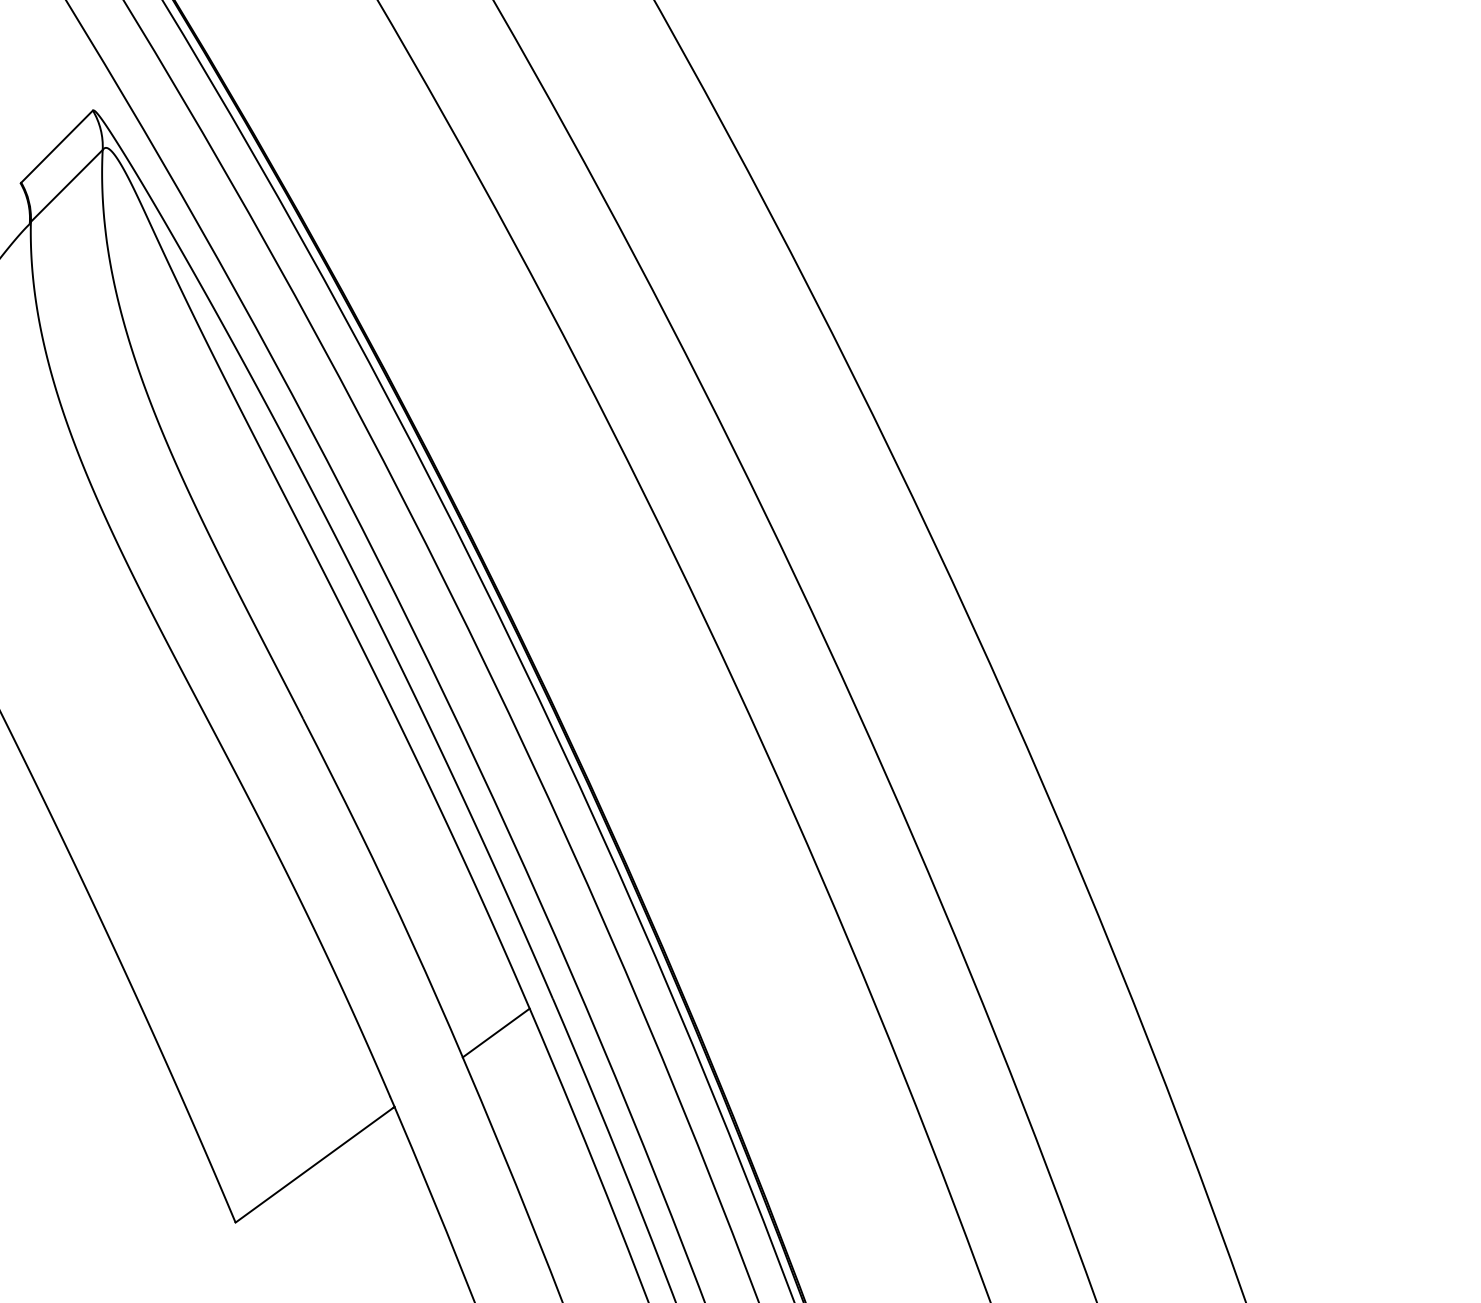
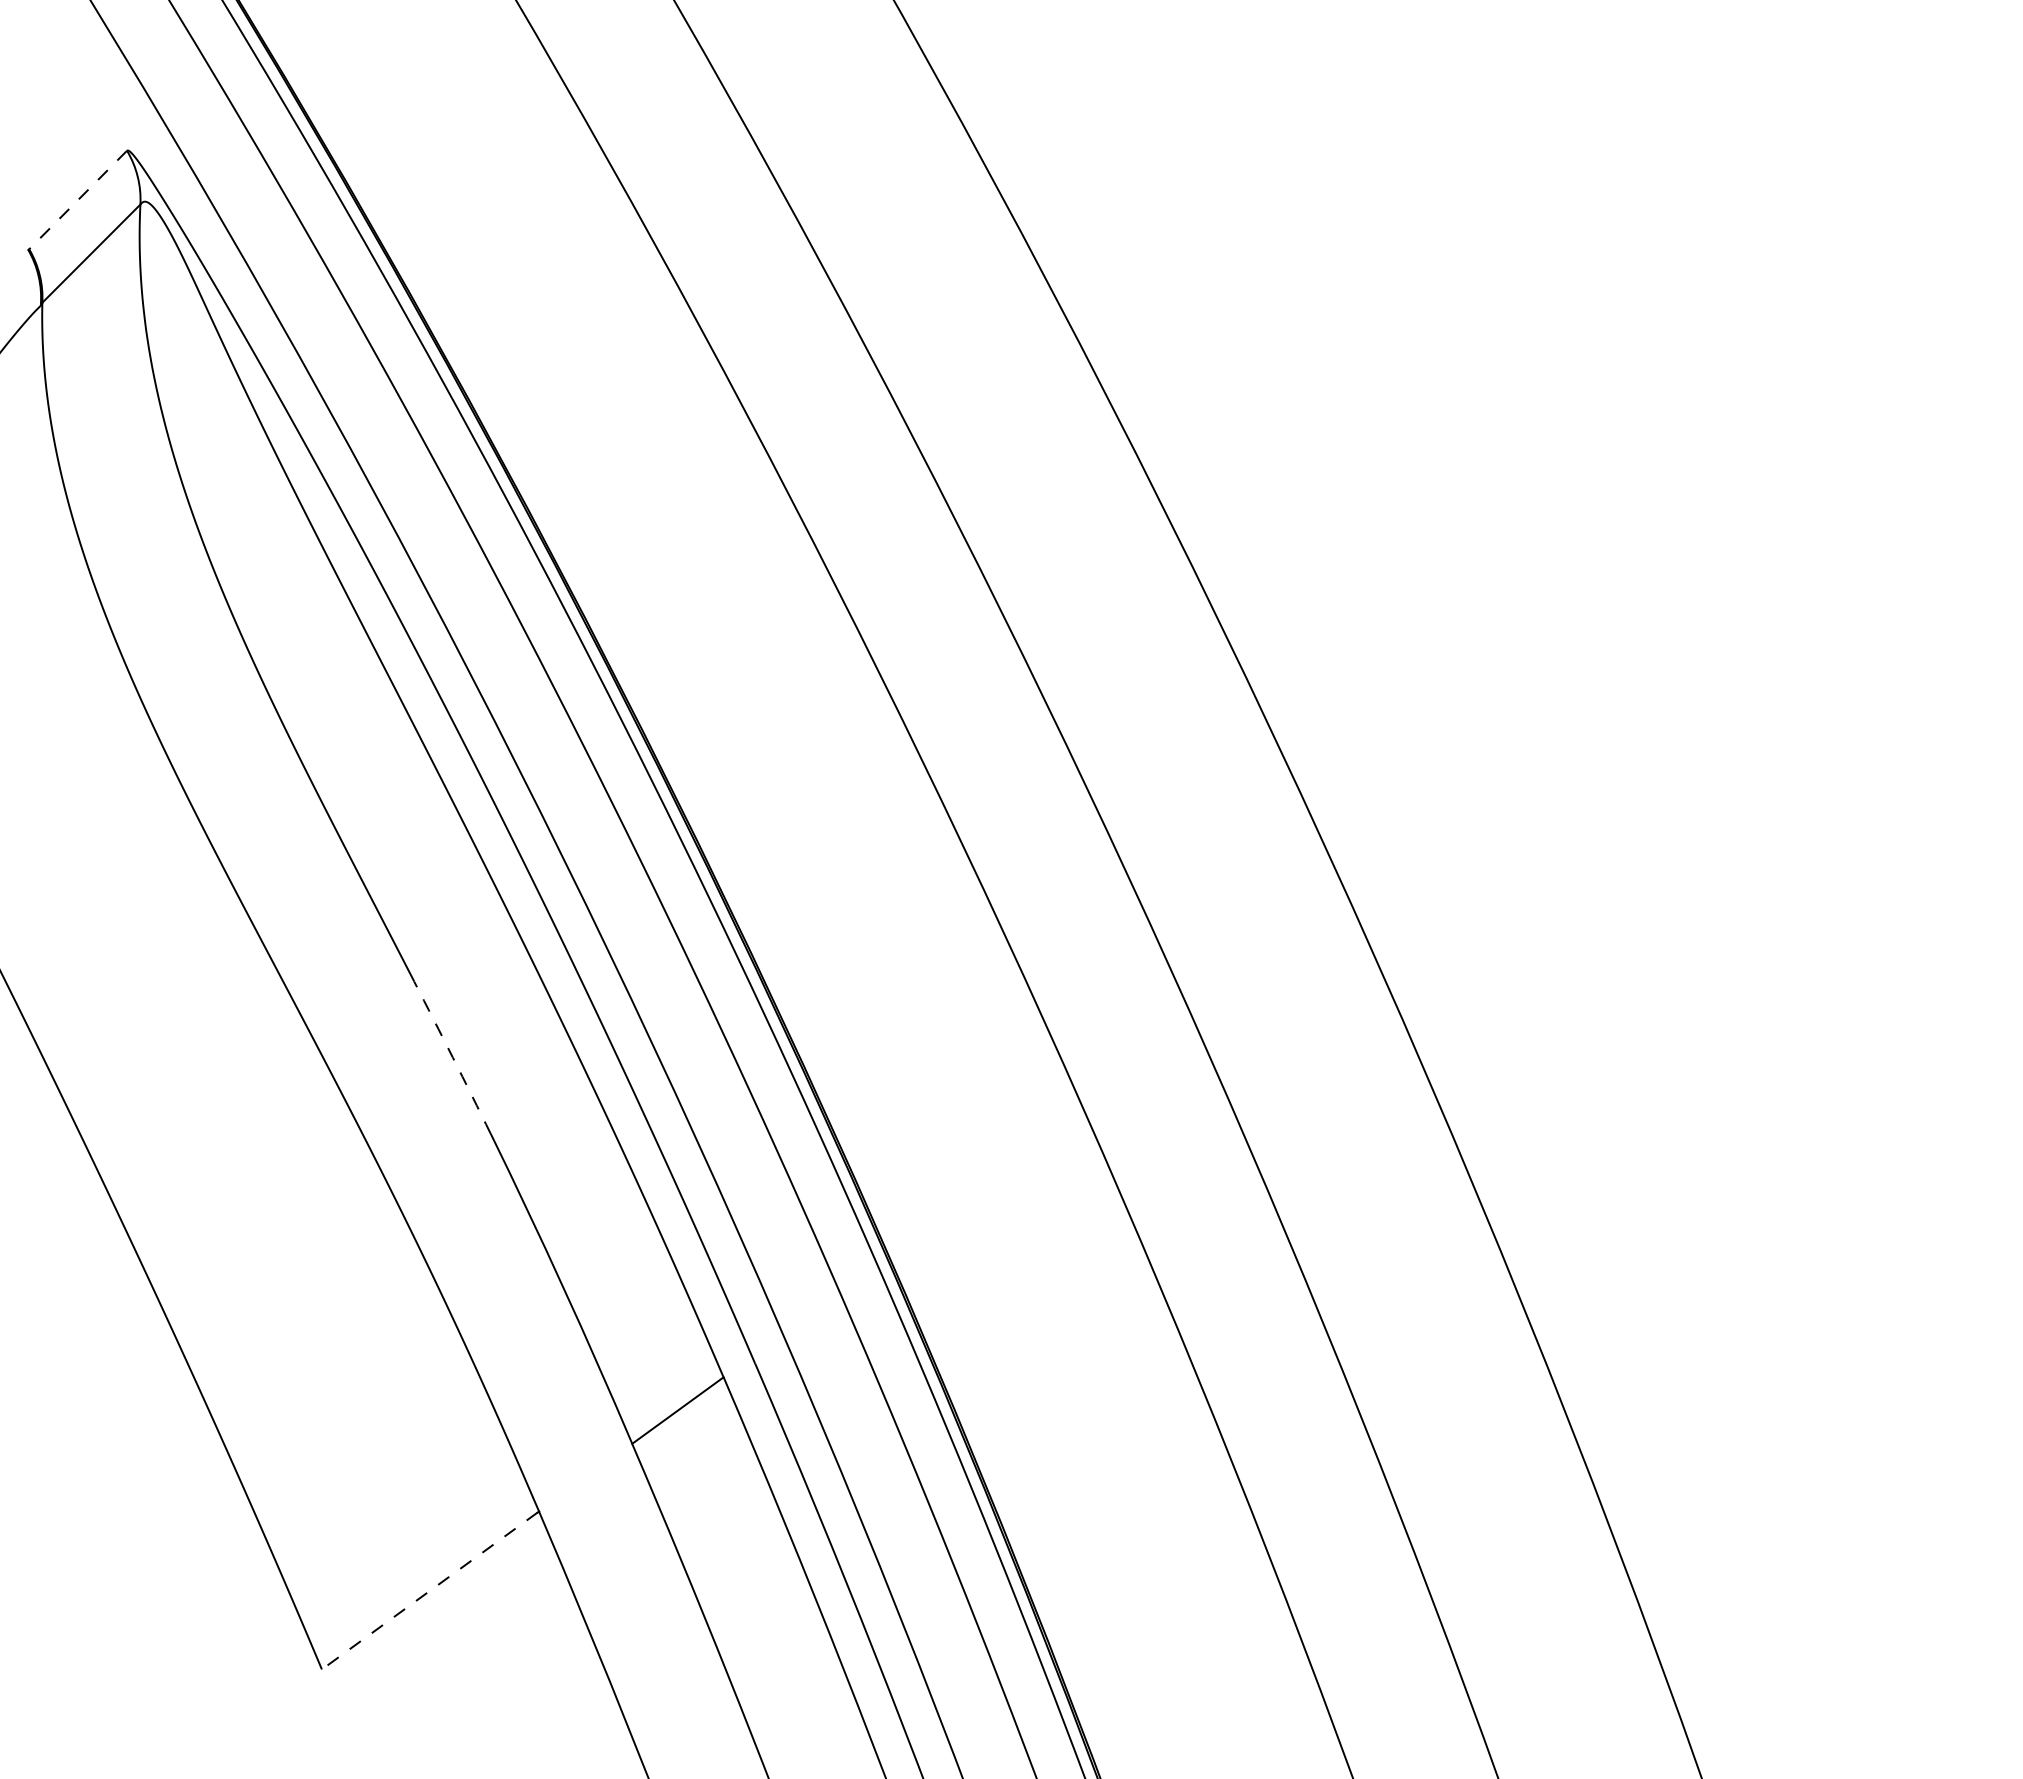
line: (56, 147) -> (77, 200), solid -> dashed
arc: (331, 774) -> (452, 1057), solid -> dashed
line: (314, 1165) -> (429, 1591), solid -> dashed

